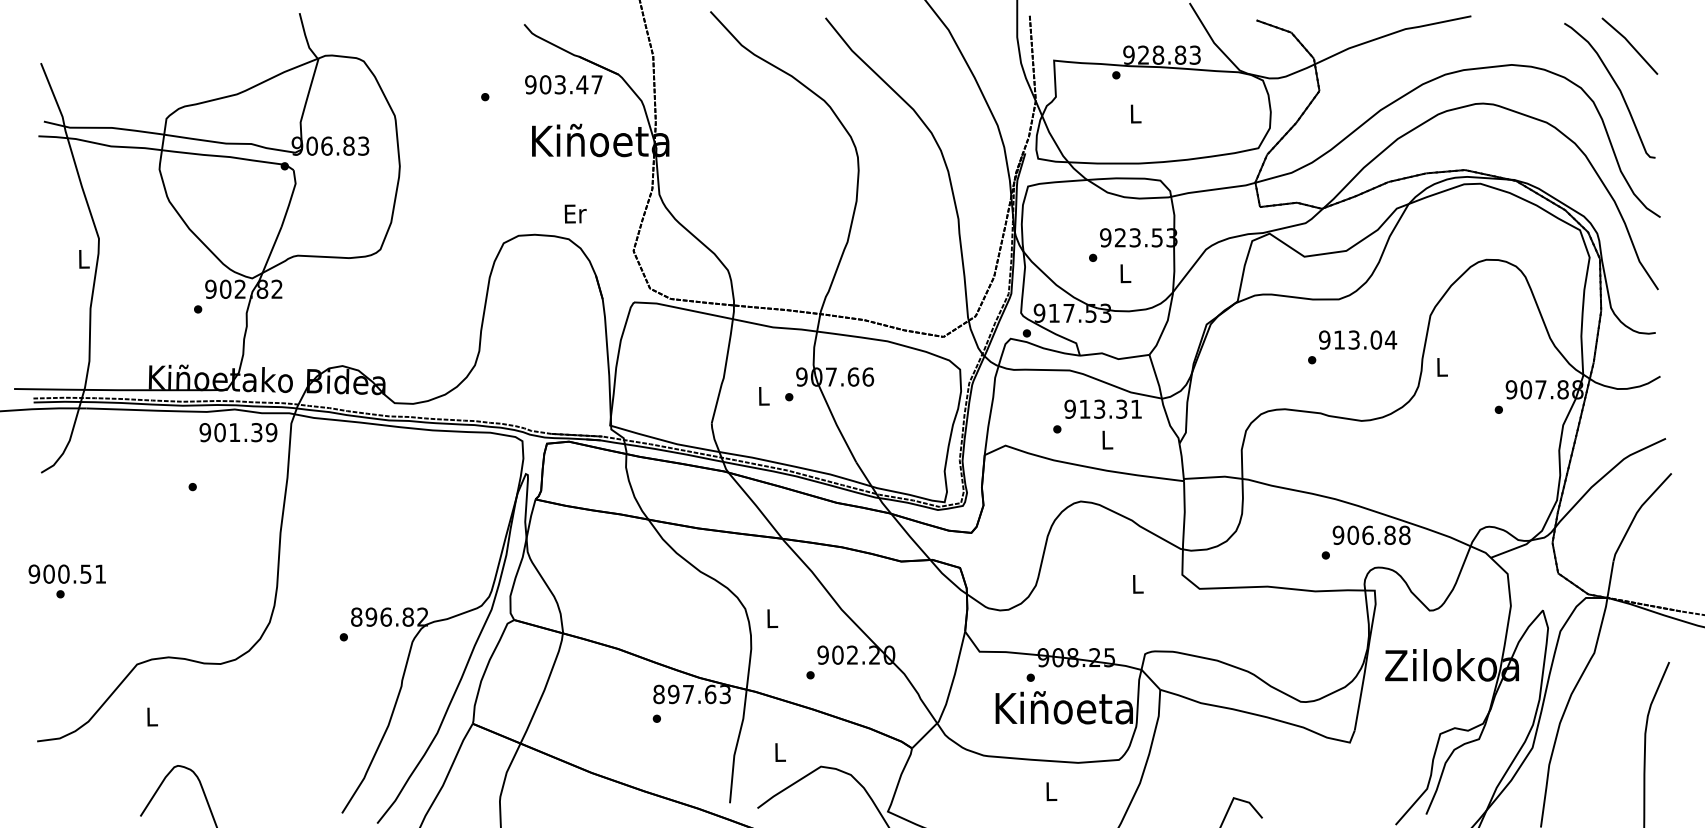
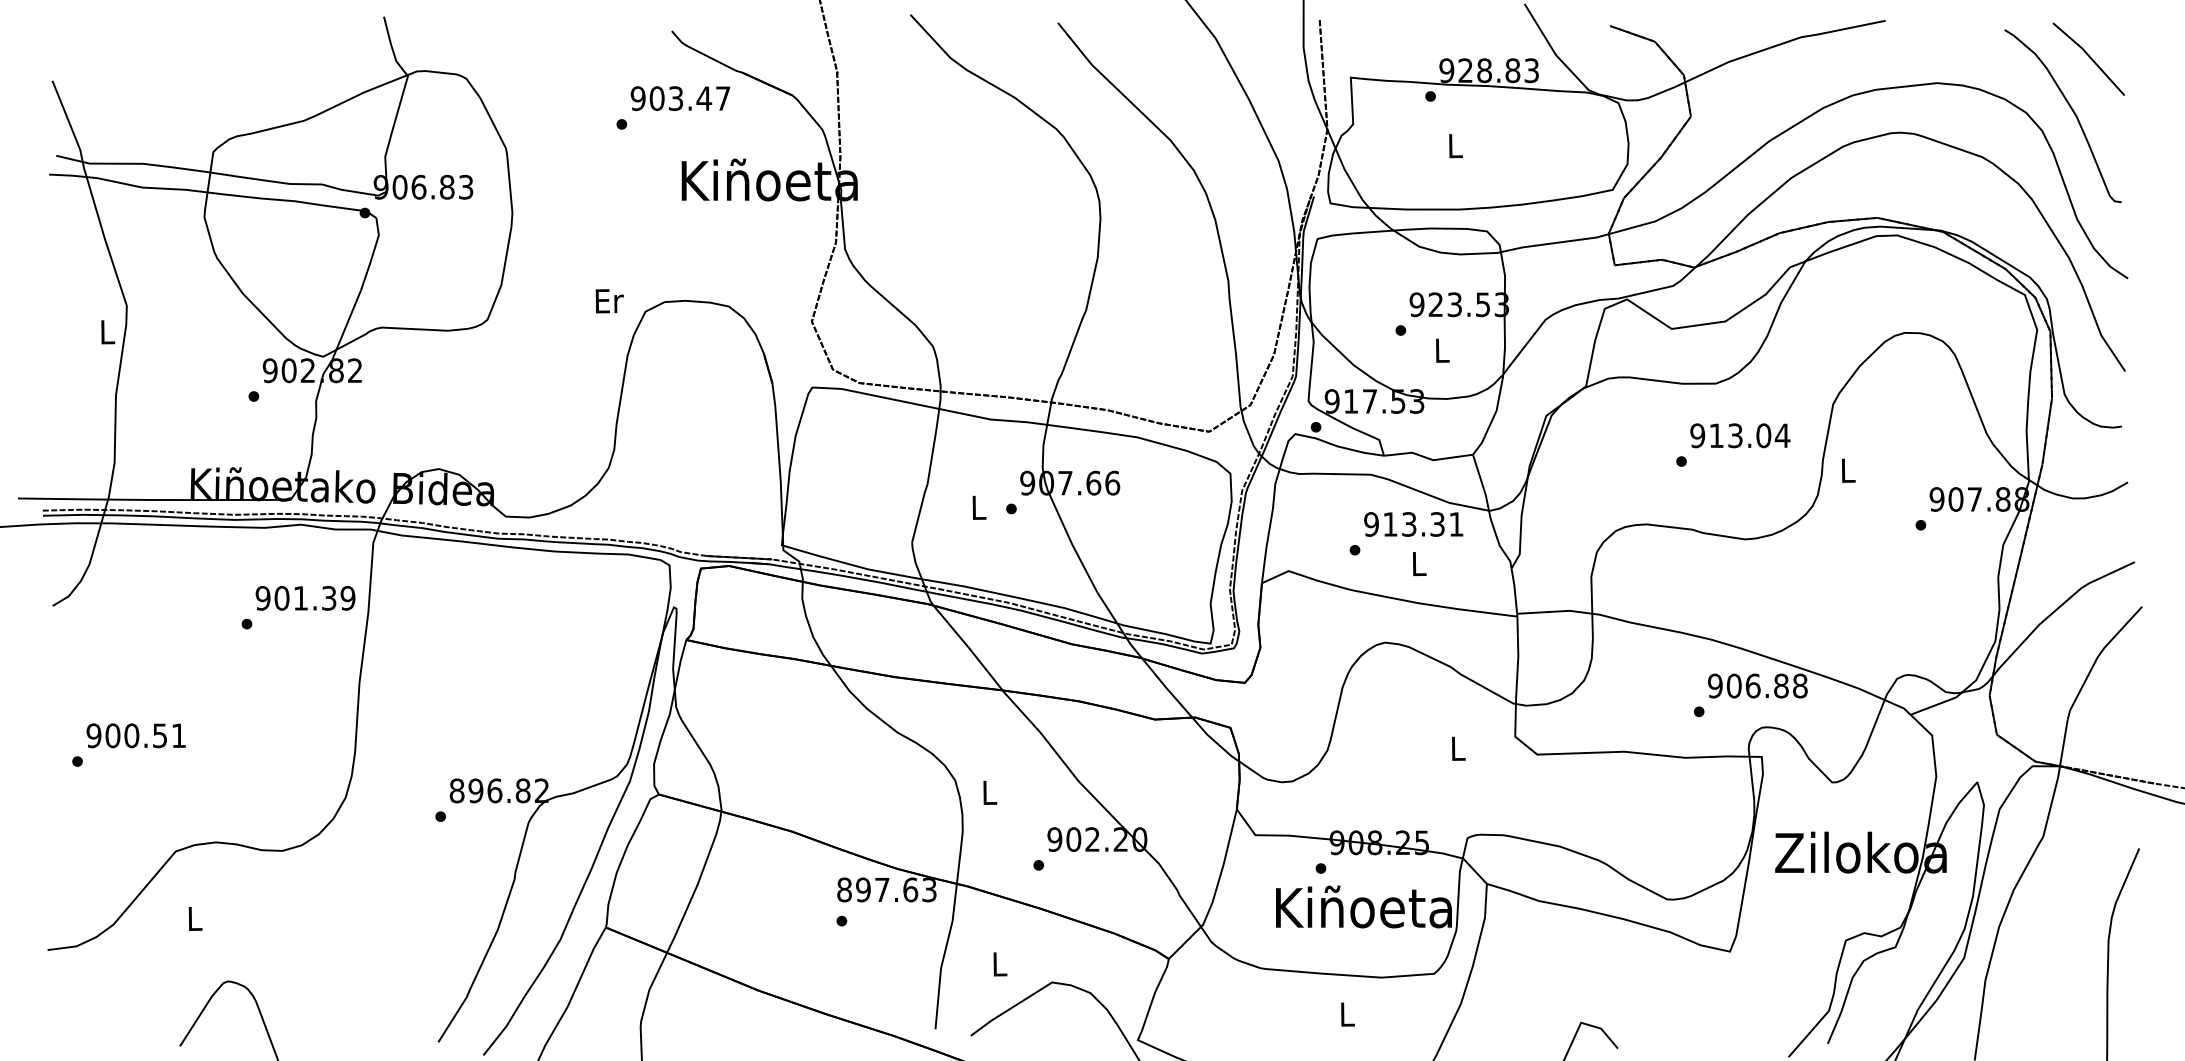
text: (563, 84) -> (680, 98), moved
text: (575, 214) -> (609, 301), moved
text: (238, 432) -> (305, 598), moved
text: (66, 573) -> (135, 735), moved

